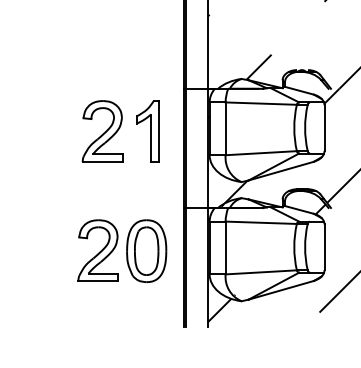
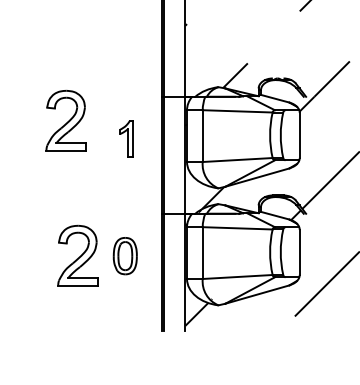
part: (102, 131) -> (65, 120), moved
part: (147, 131) -> (126, 138), size x0.6
part: (146, 250) -> (125, 255), size x0.6

